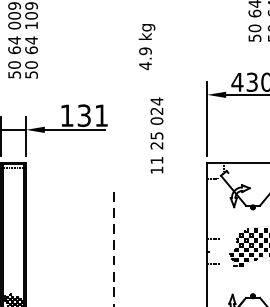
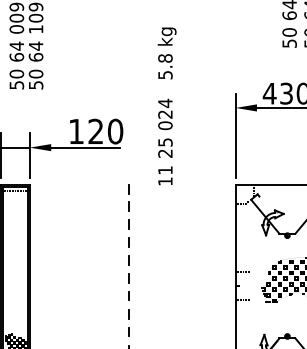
text: (145, 58) -> (165, 66), 4.9 -> 5.8
text: (92, 115) -> (105, 131), 131 -> 120
text: (157, 134) -> (165, 141), moved
line: (112, 171) -> (128, 194), added

